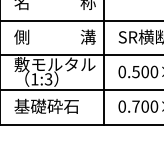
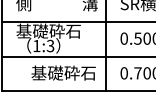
text: (54, 64) -> (56, 31), 敷モルタル -> 基礎砕石
text: (46, 105) -> (63, 72), moved

